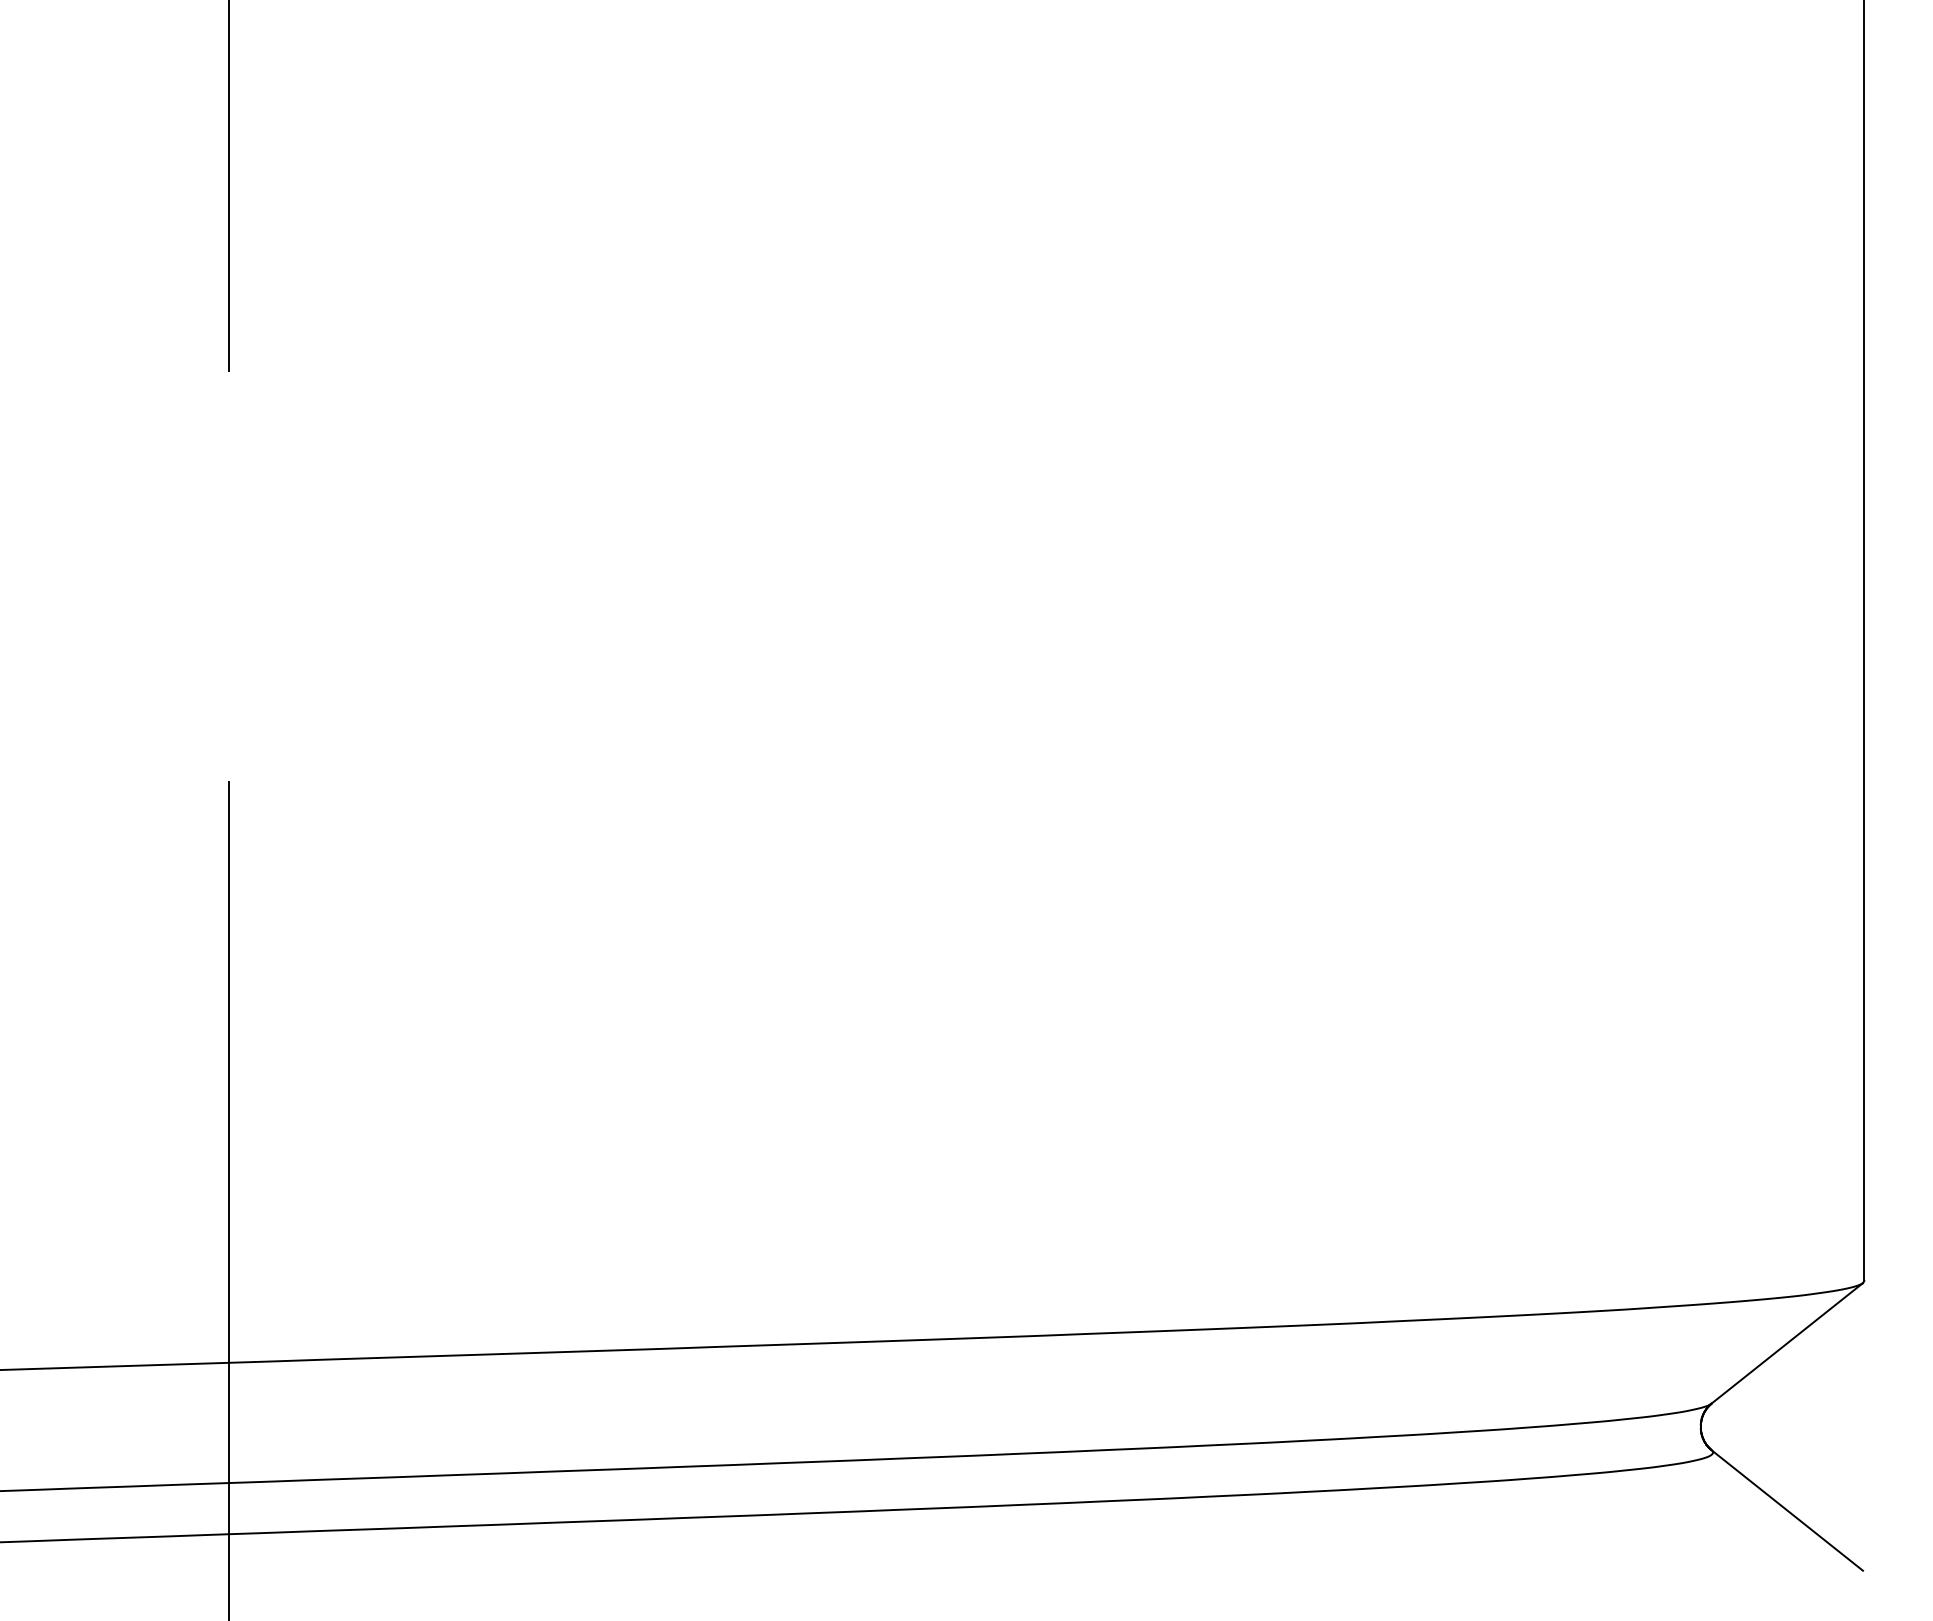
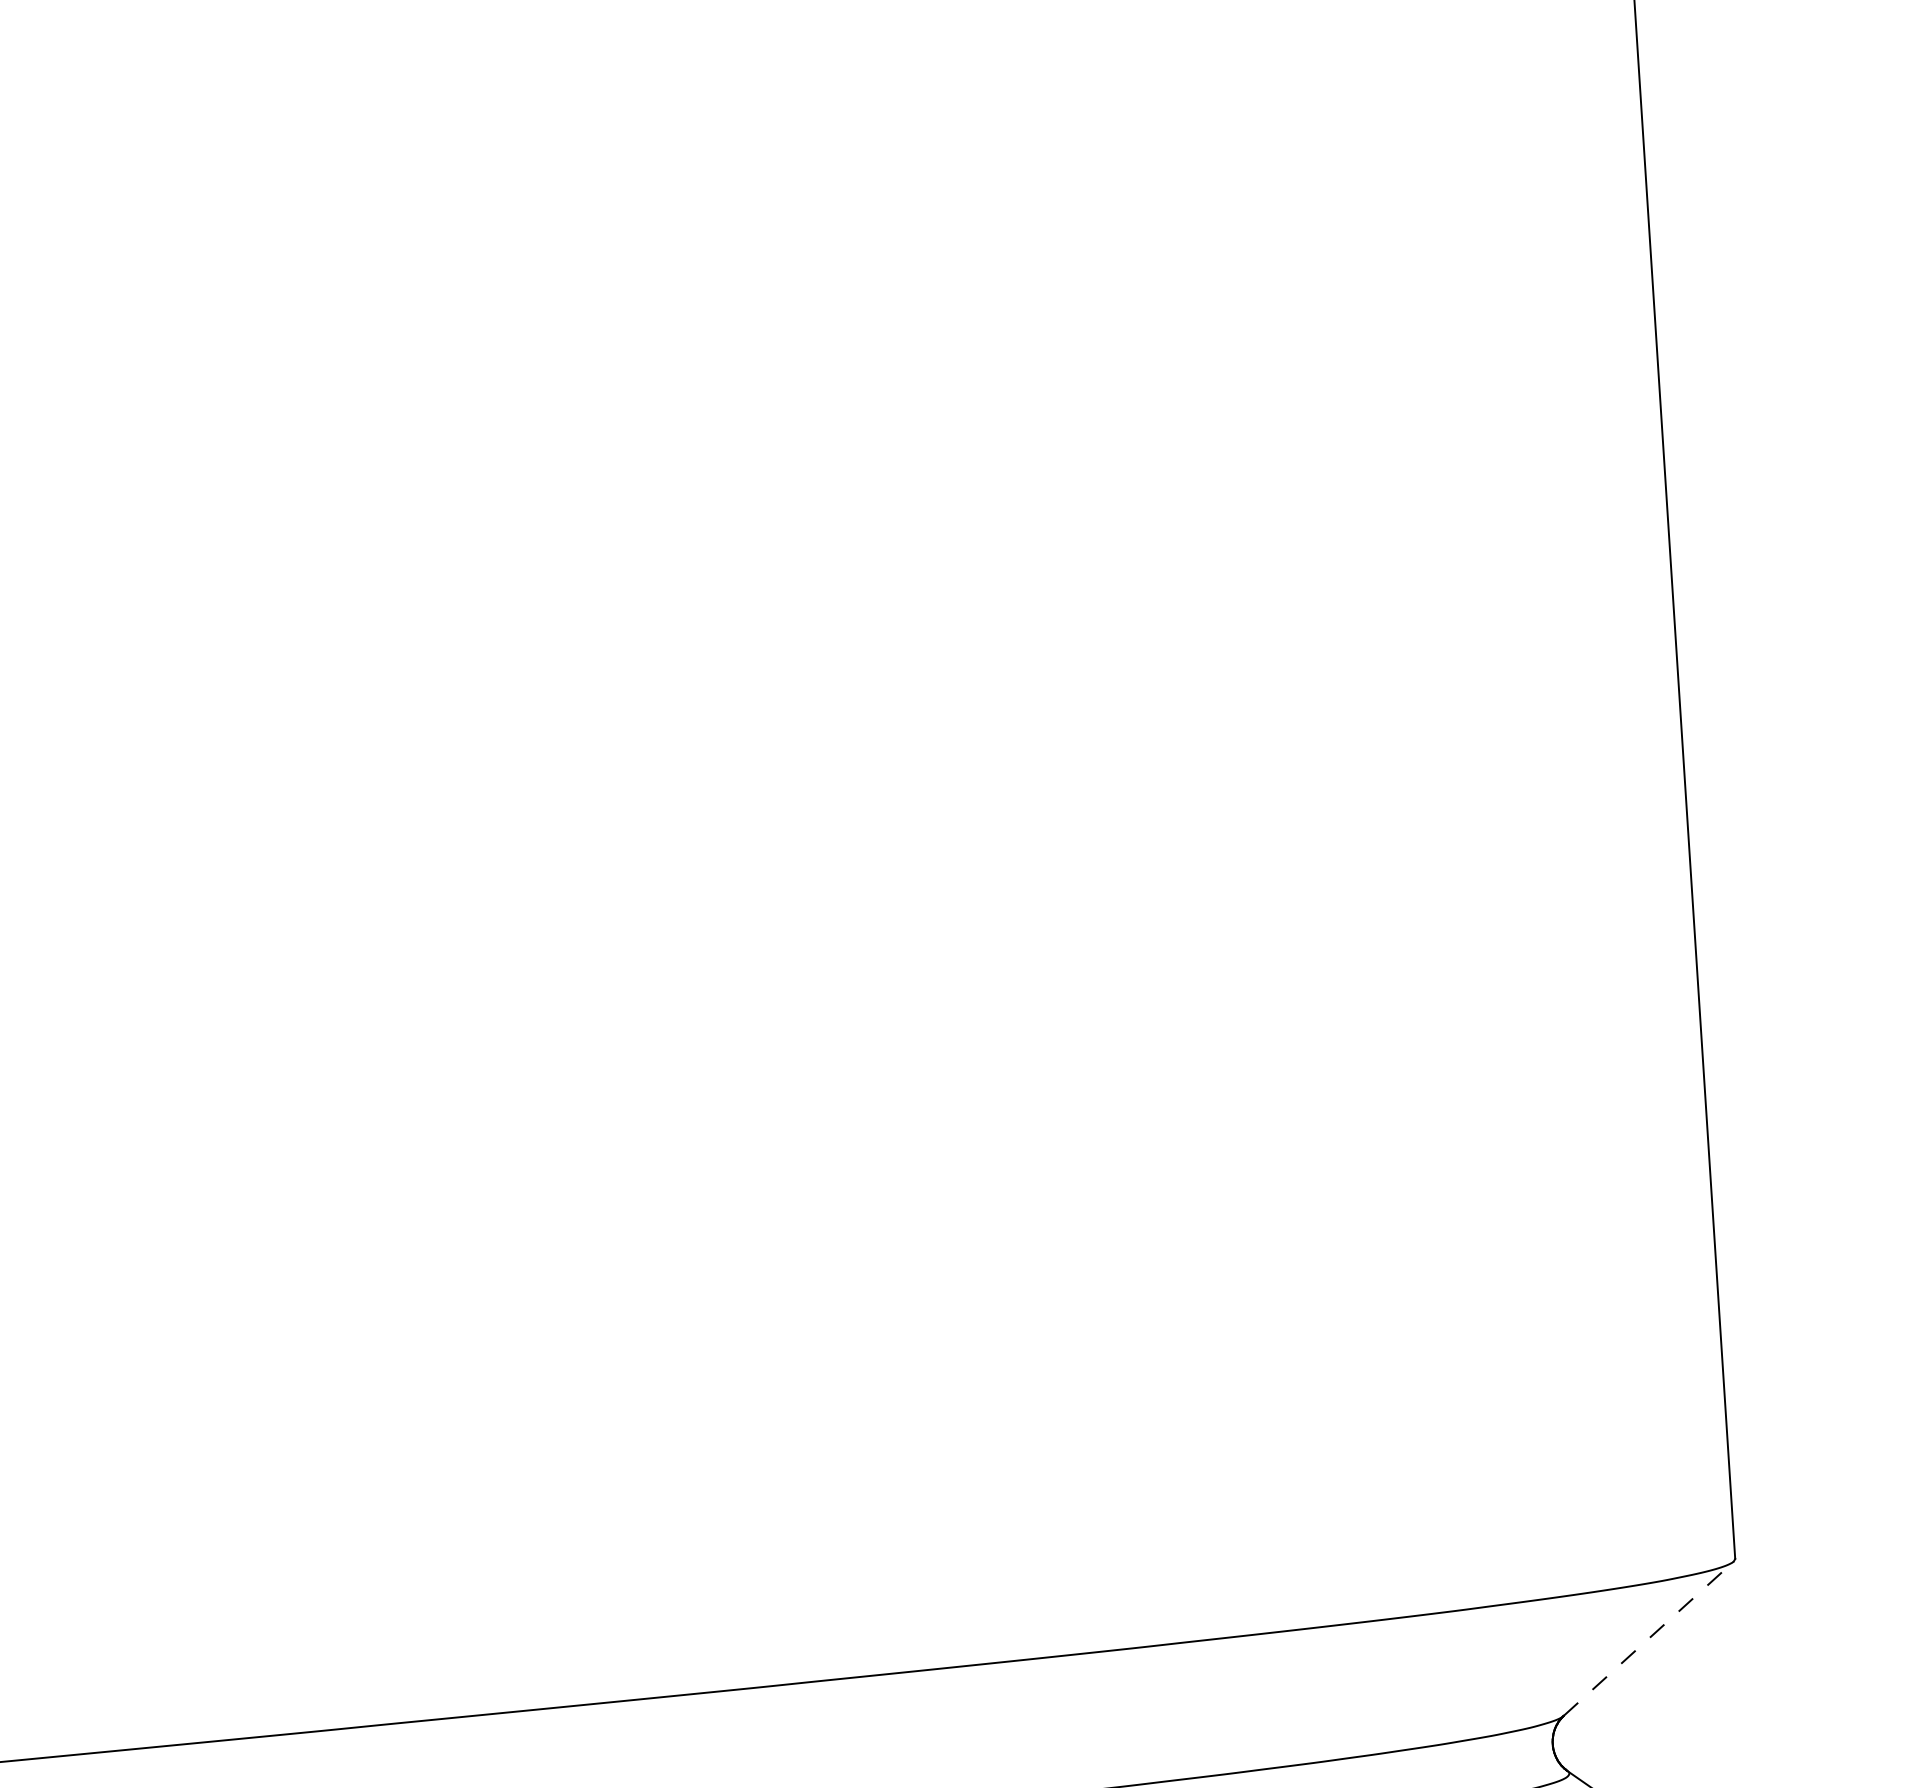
line: (1787, 1343) -> (1649, 1638), solid -> dashed

